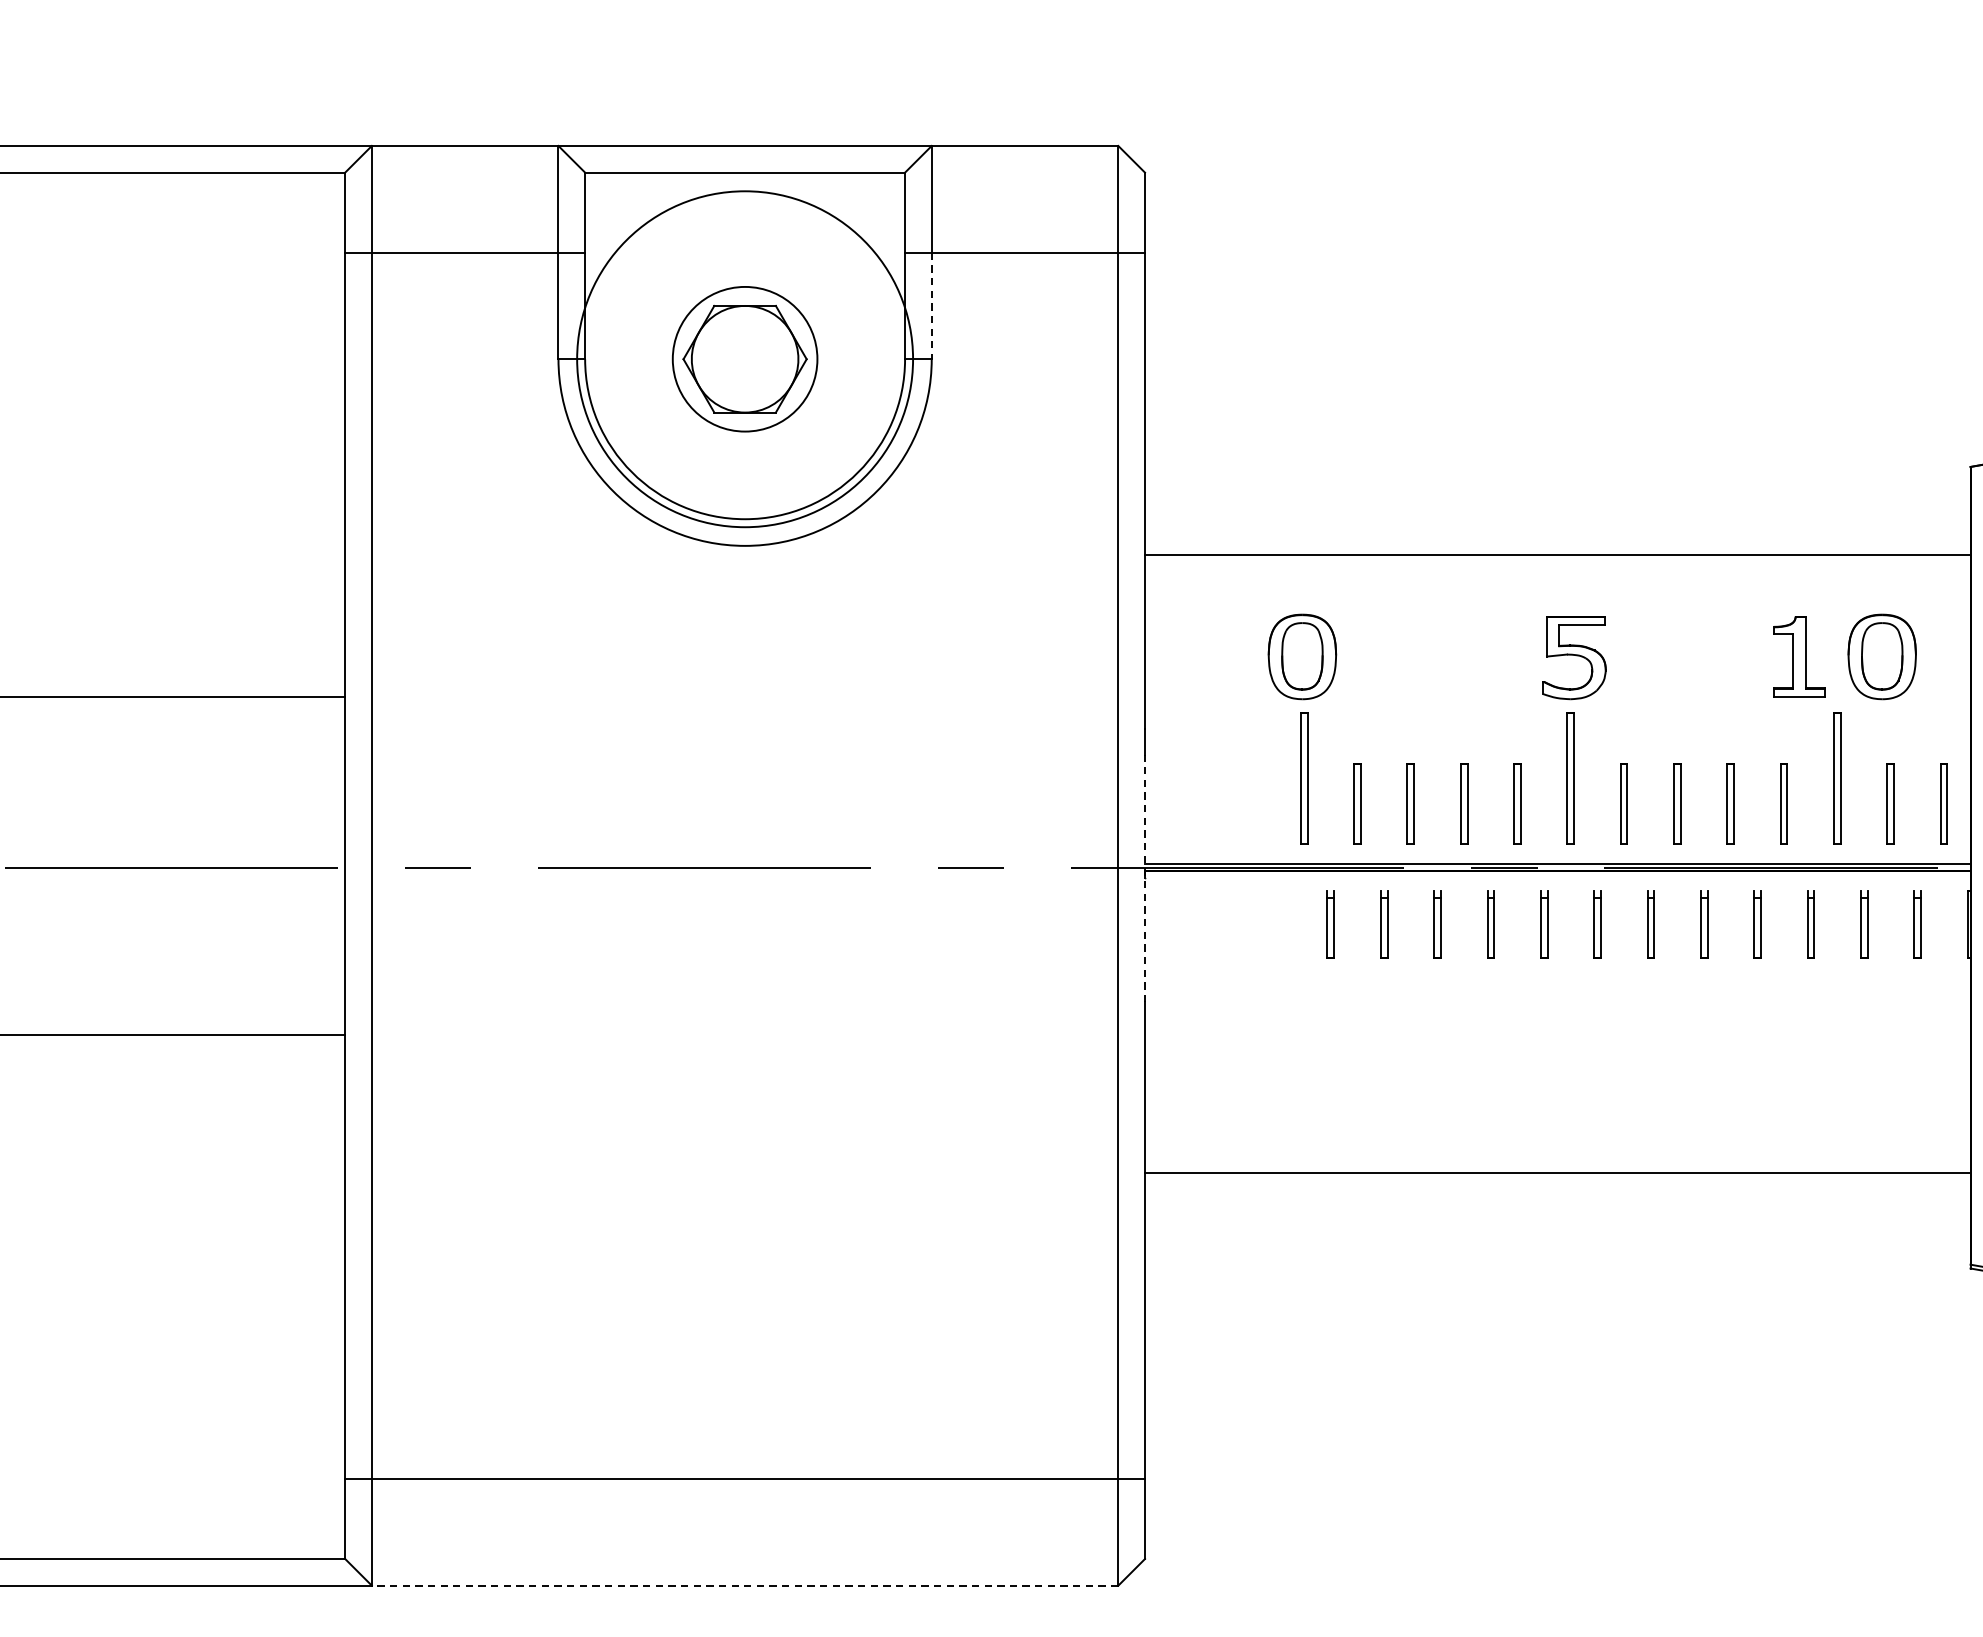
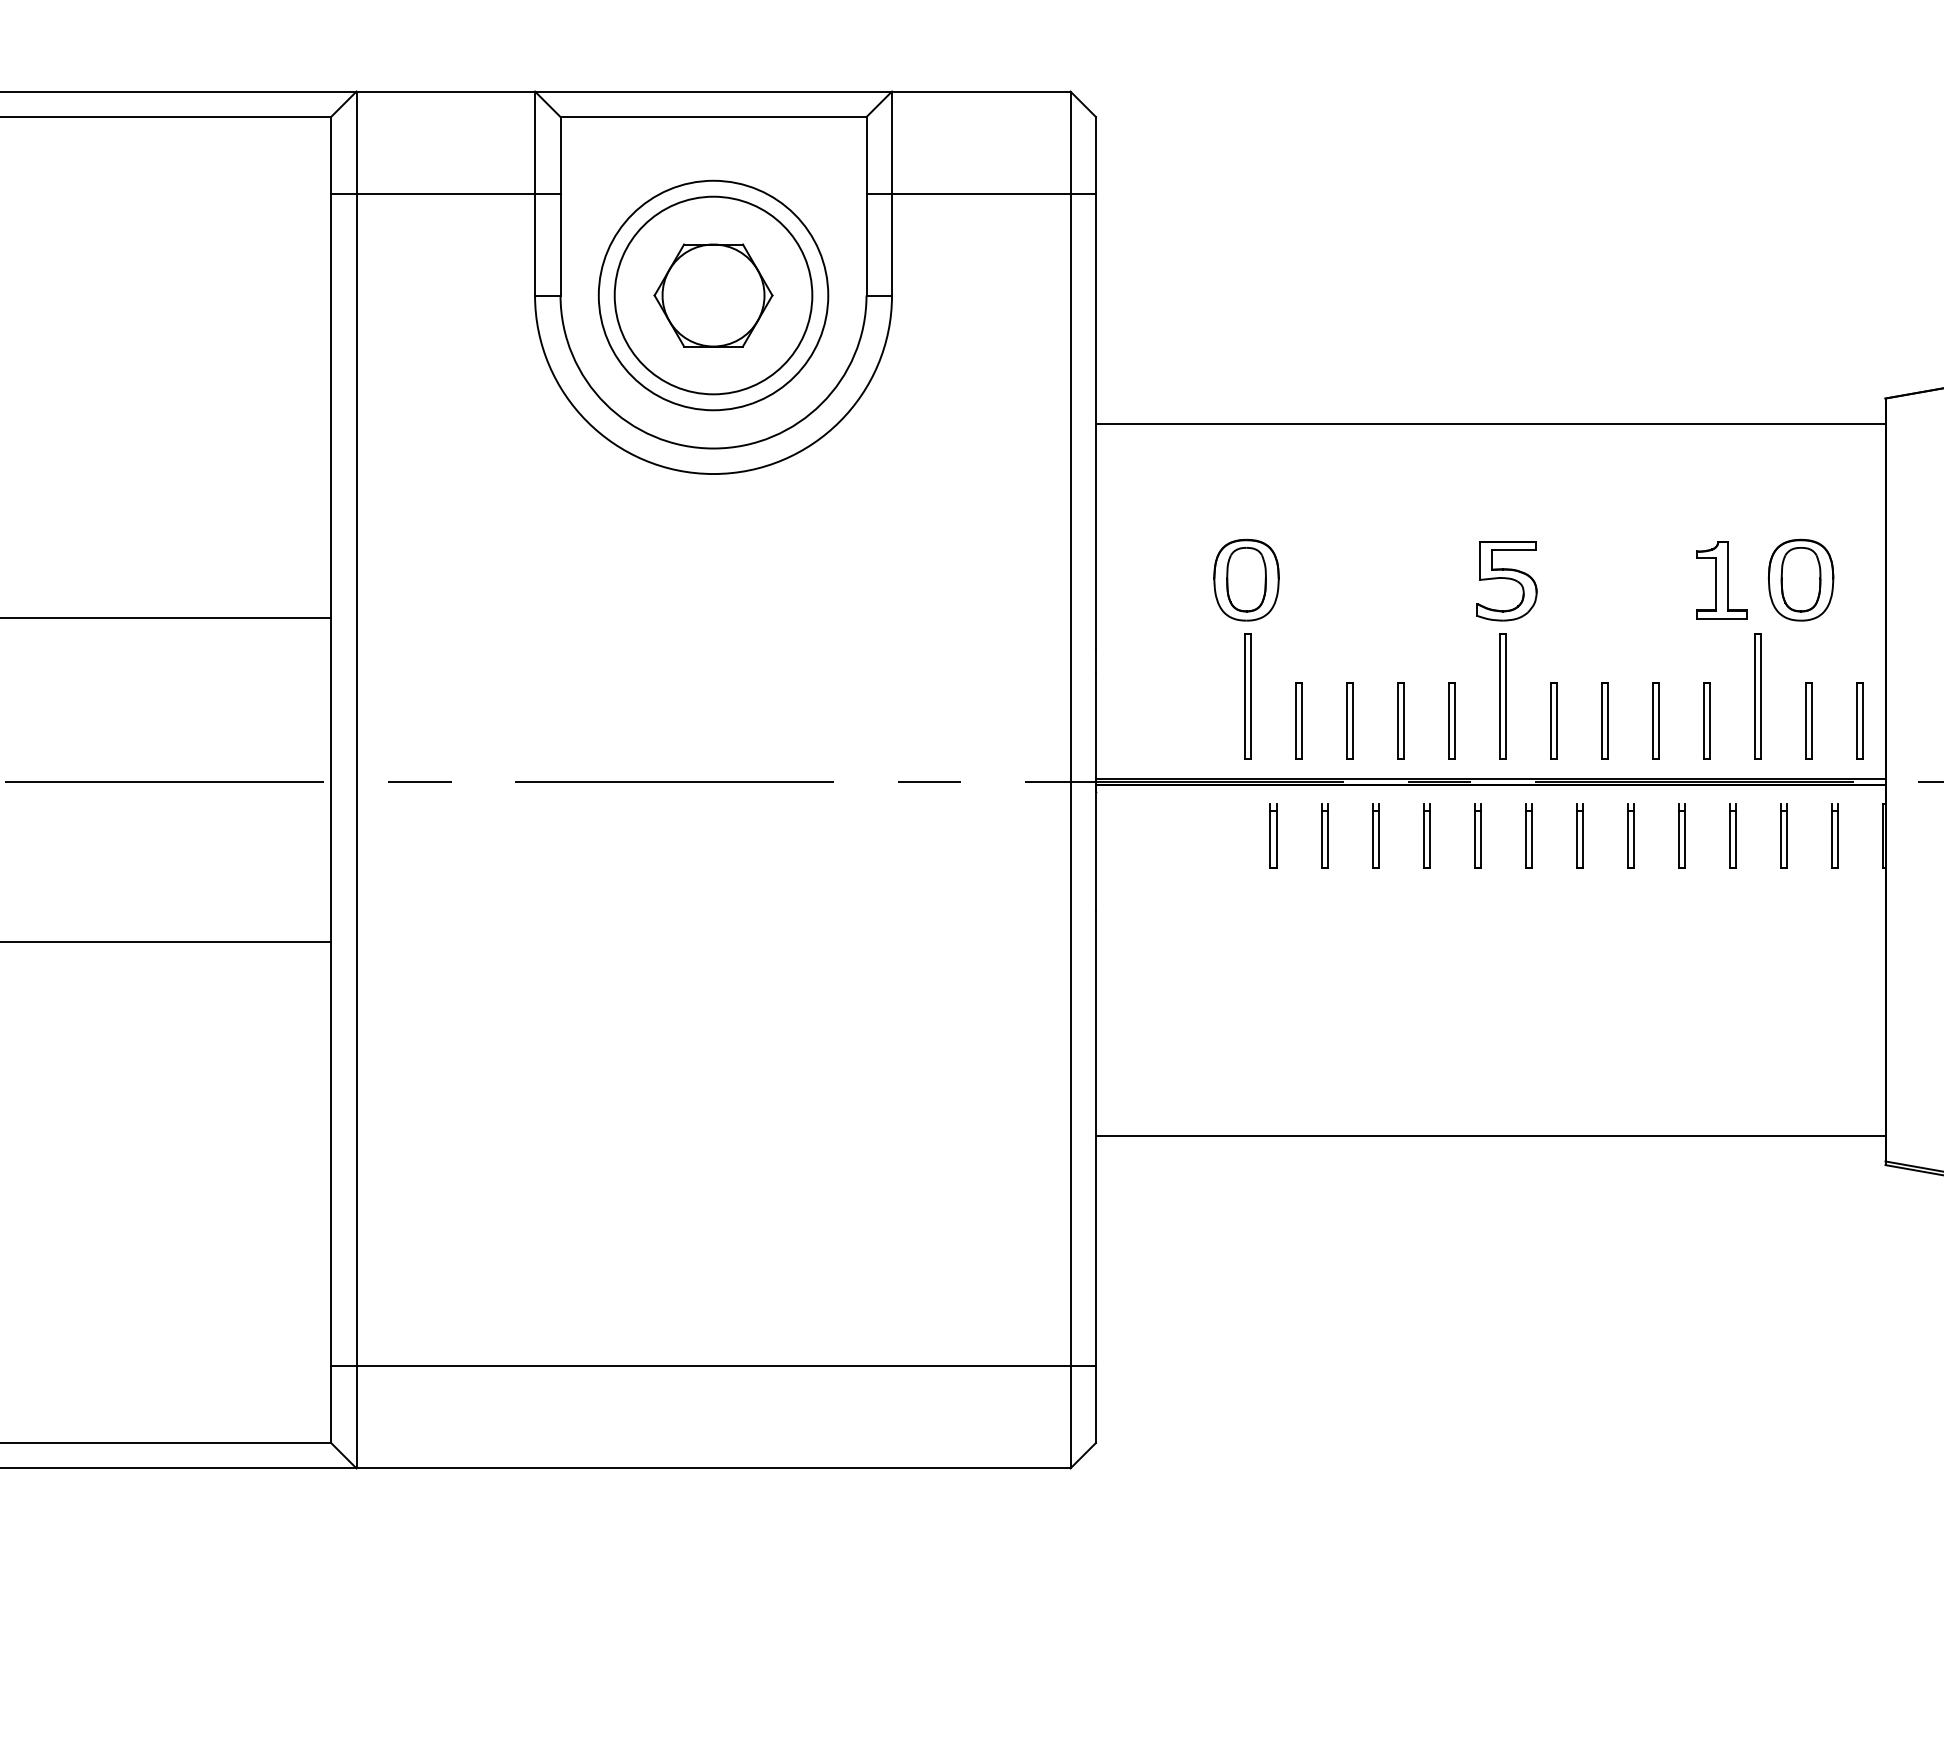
line: (932, 305) -> (892, 244), dashed -> solid
circle: (745, 359) -> (713, 295), size x0.71
circle: (745, 359) -> (713, 295), size x1.43
line: (1557, 554) -> (1490, 423), moved
line: (1145, 877) -> (1096, 791), dashed -> solid
line: (1557, 1173) -> (1490, 1136), moved
line: (745, 1585) -> (713, 1468), dashed -> solid

